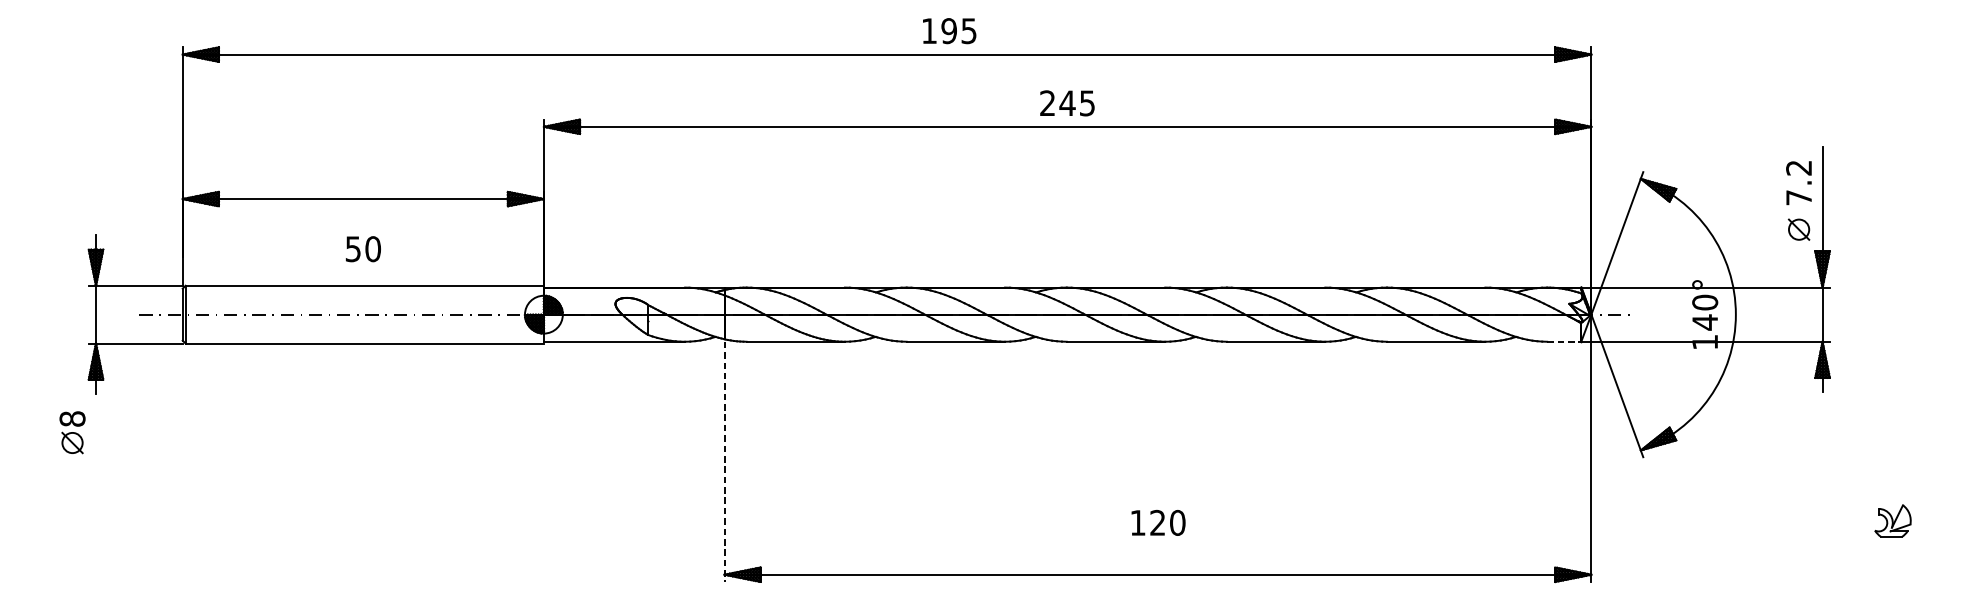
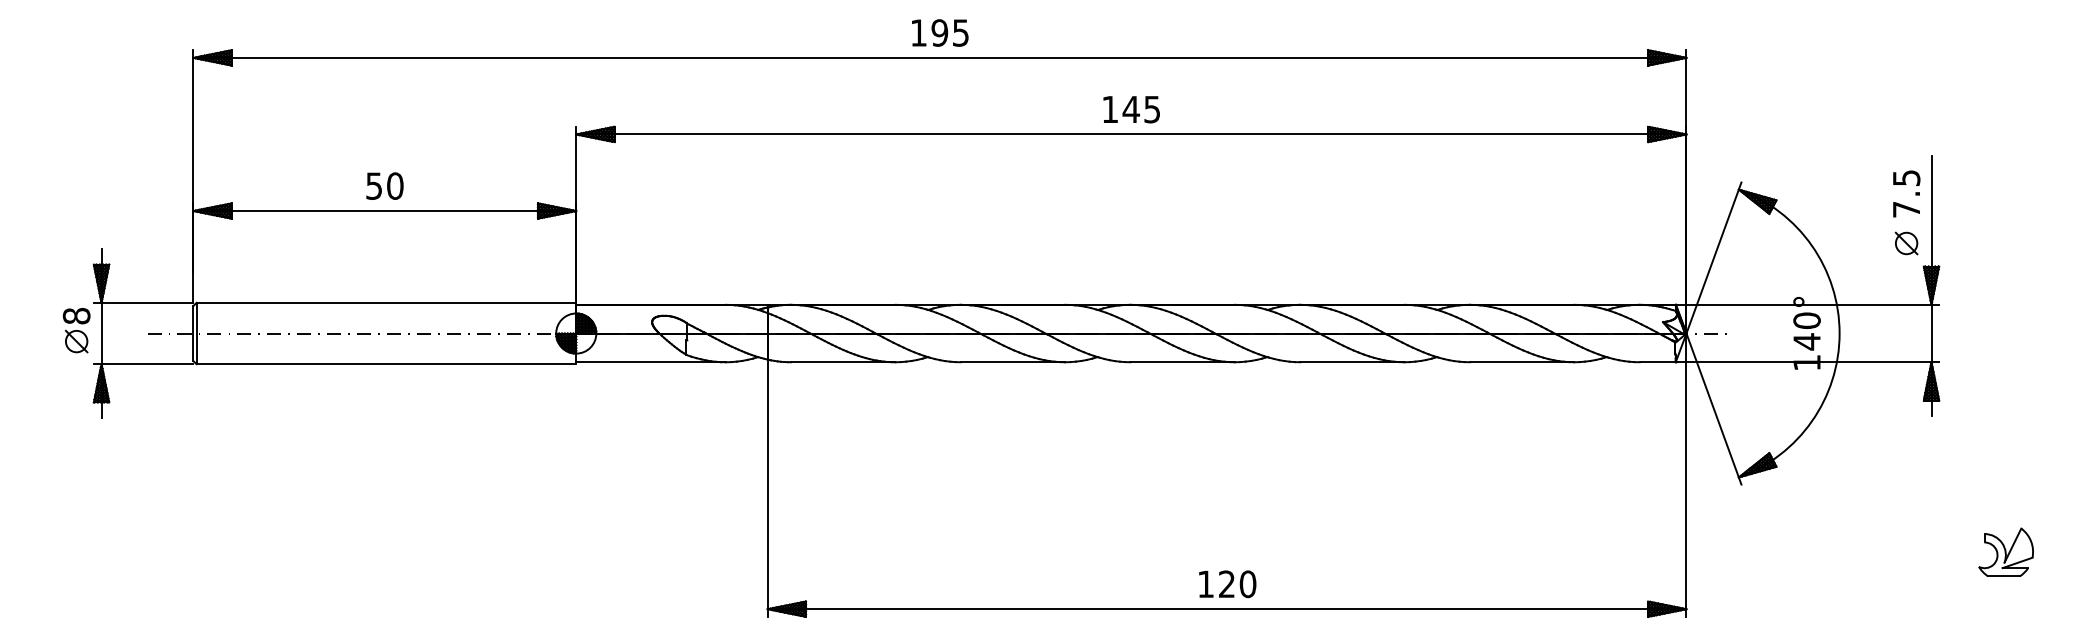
text: (949, 30) -> (940, 32), moved
text: (1047, 102) -> (1109, 108), 245 -> 145
text: (1798, 168) -> (1906, 178), 7.2 -> 7.5
text: (362, 248) -> (384, 185), moved
line: (1565, 341) -> (1658, 362), dashed -> solid
part: (72, 432) -> (76, 330), moved
line: (724, 462) -> (767, 490), dashed -> solid
part: (1892, 520) -> (2005, 551), size x1.43
text: (1158, 523) -> (1227, 584), moved

